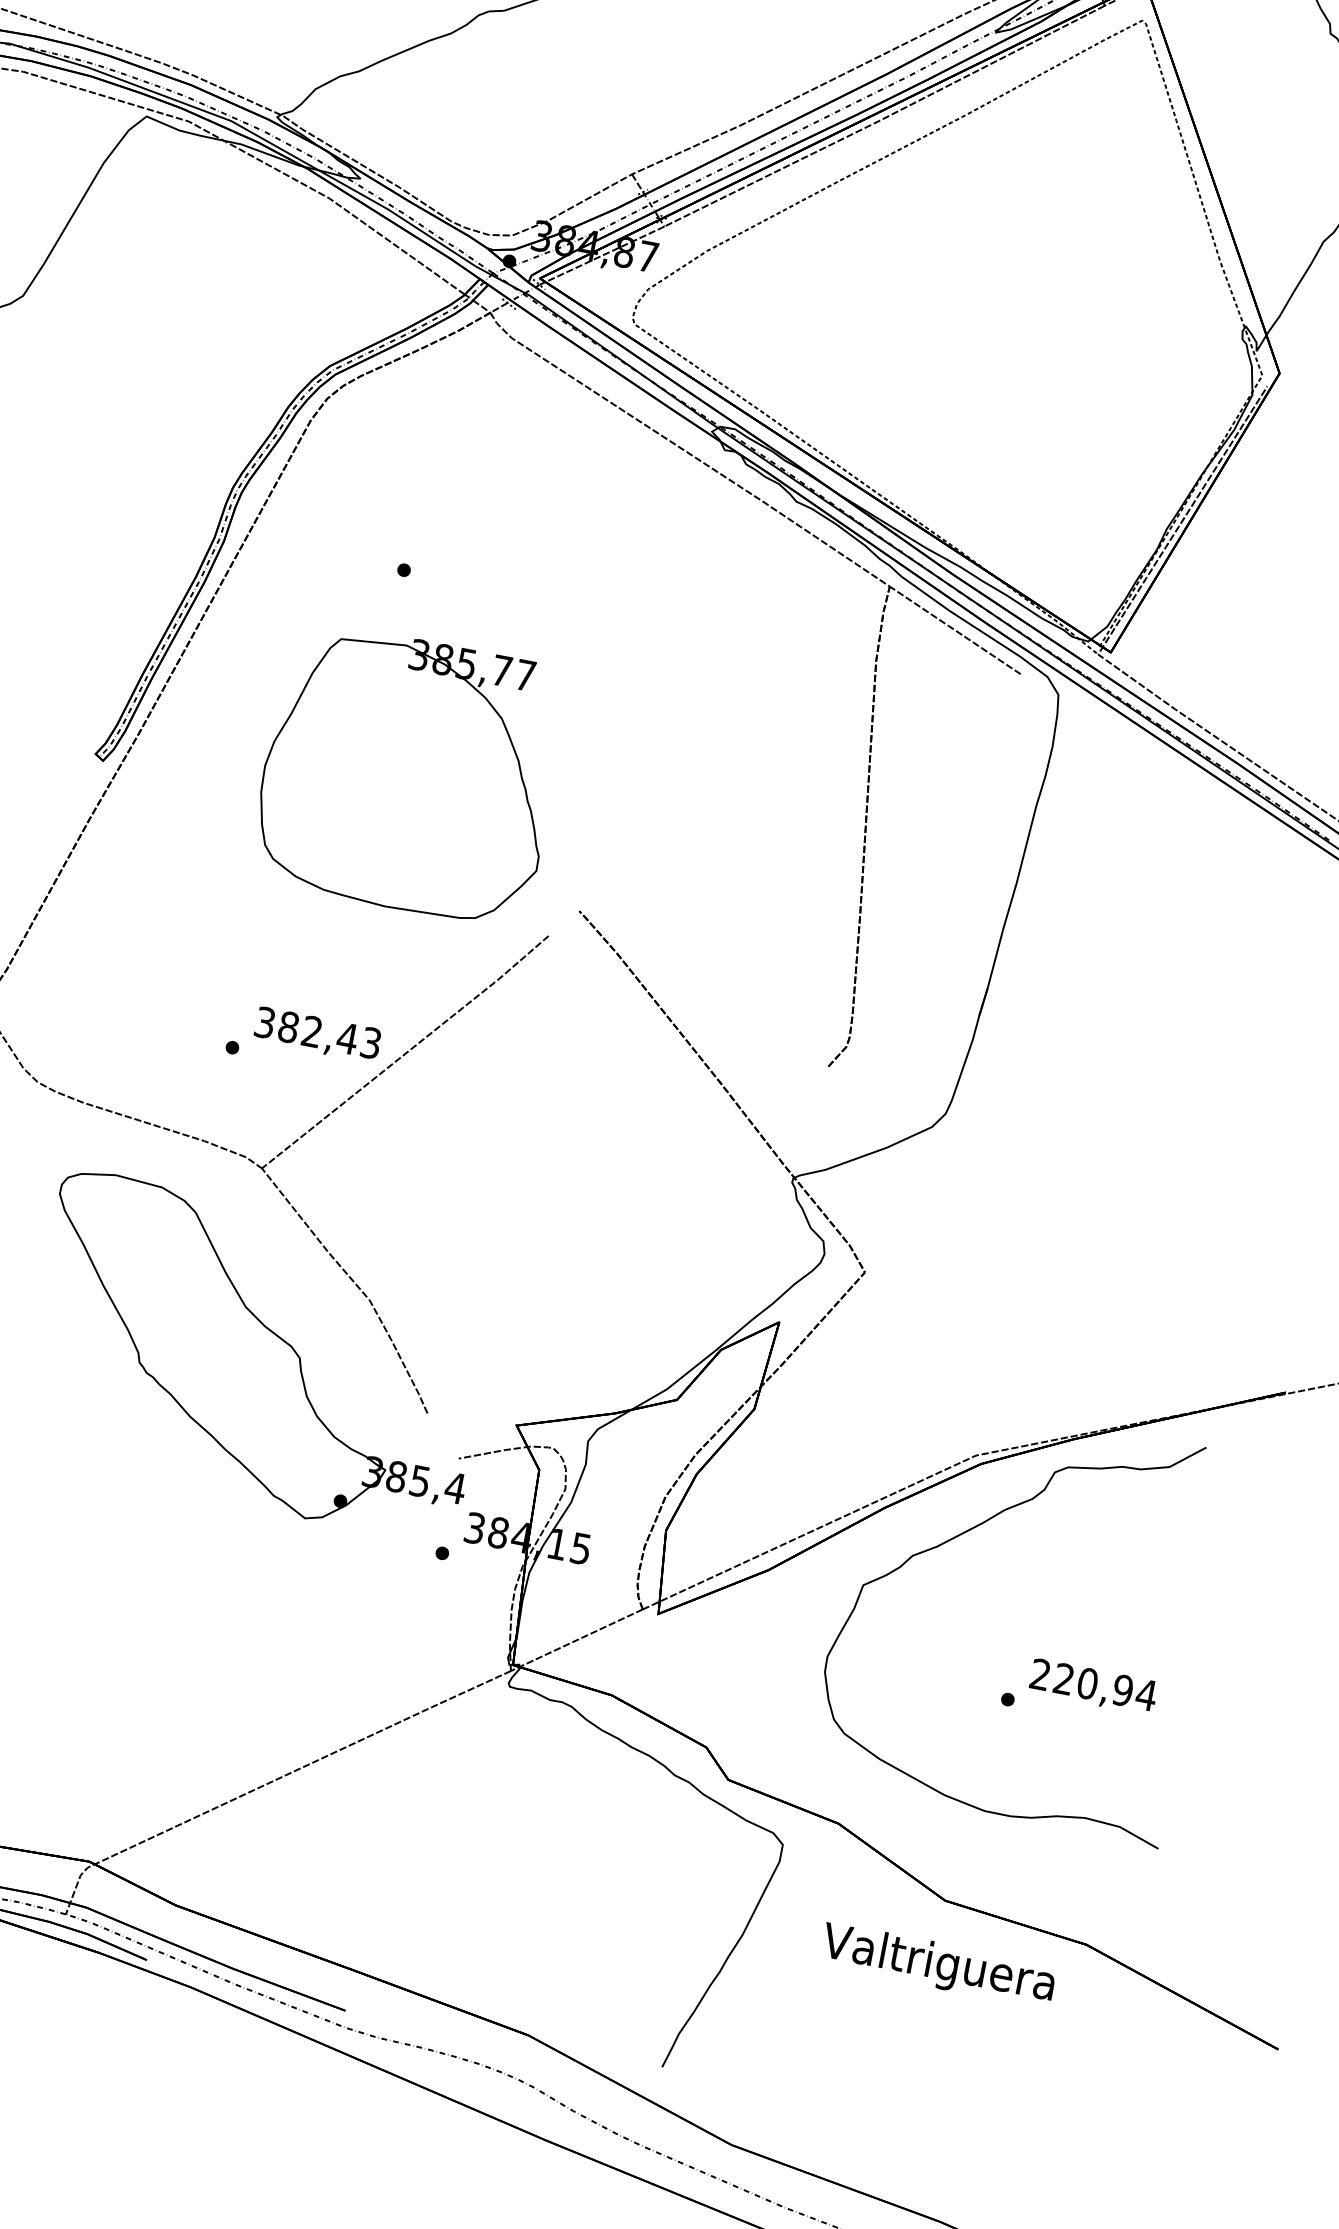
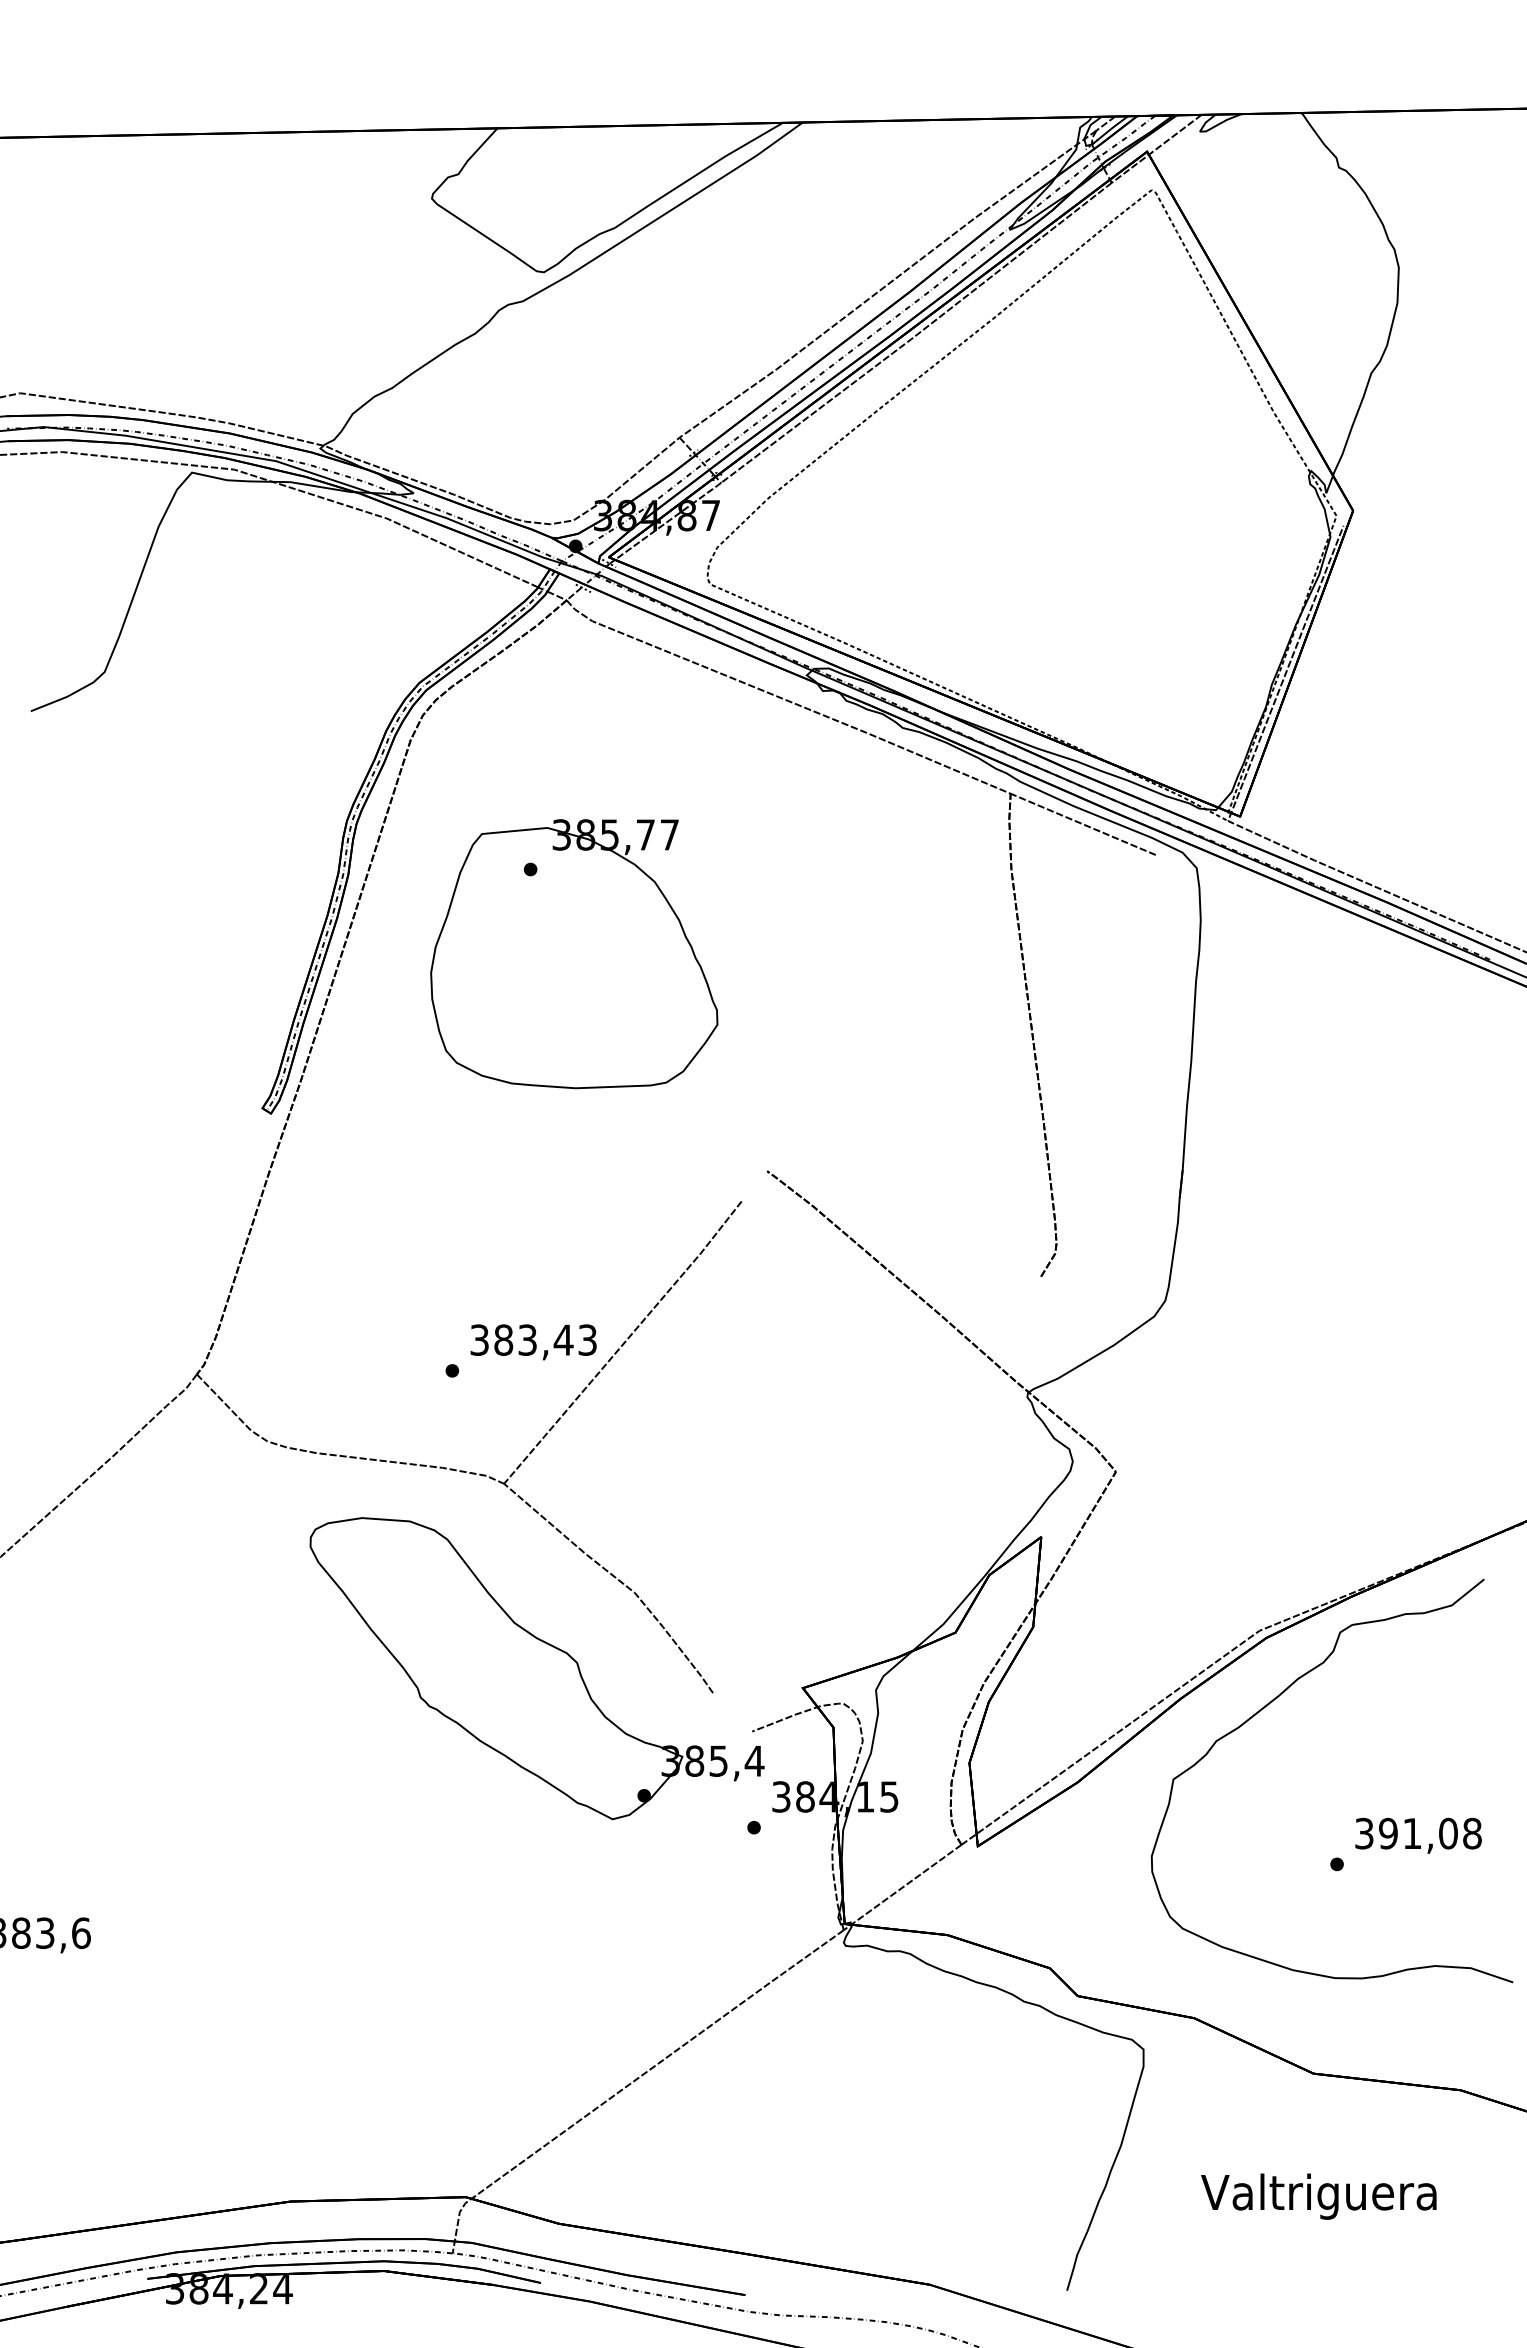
part: (409, 774) -> (574, 954), moved
text: (312, 1031) -> (527, 1339), 382,43 -> 383,43
text: (1093, 1684) -> (1418, 1833), 220,94 -> 391,08
text: (937, 1965) -> (1318, 2196), moved

